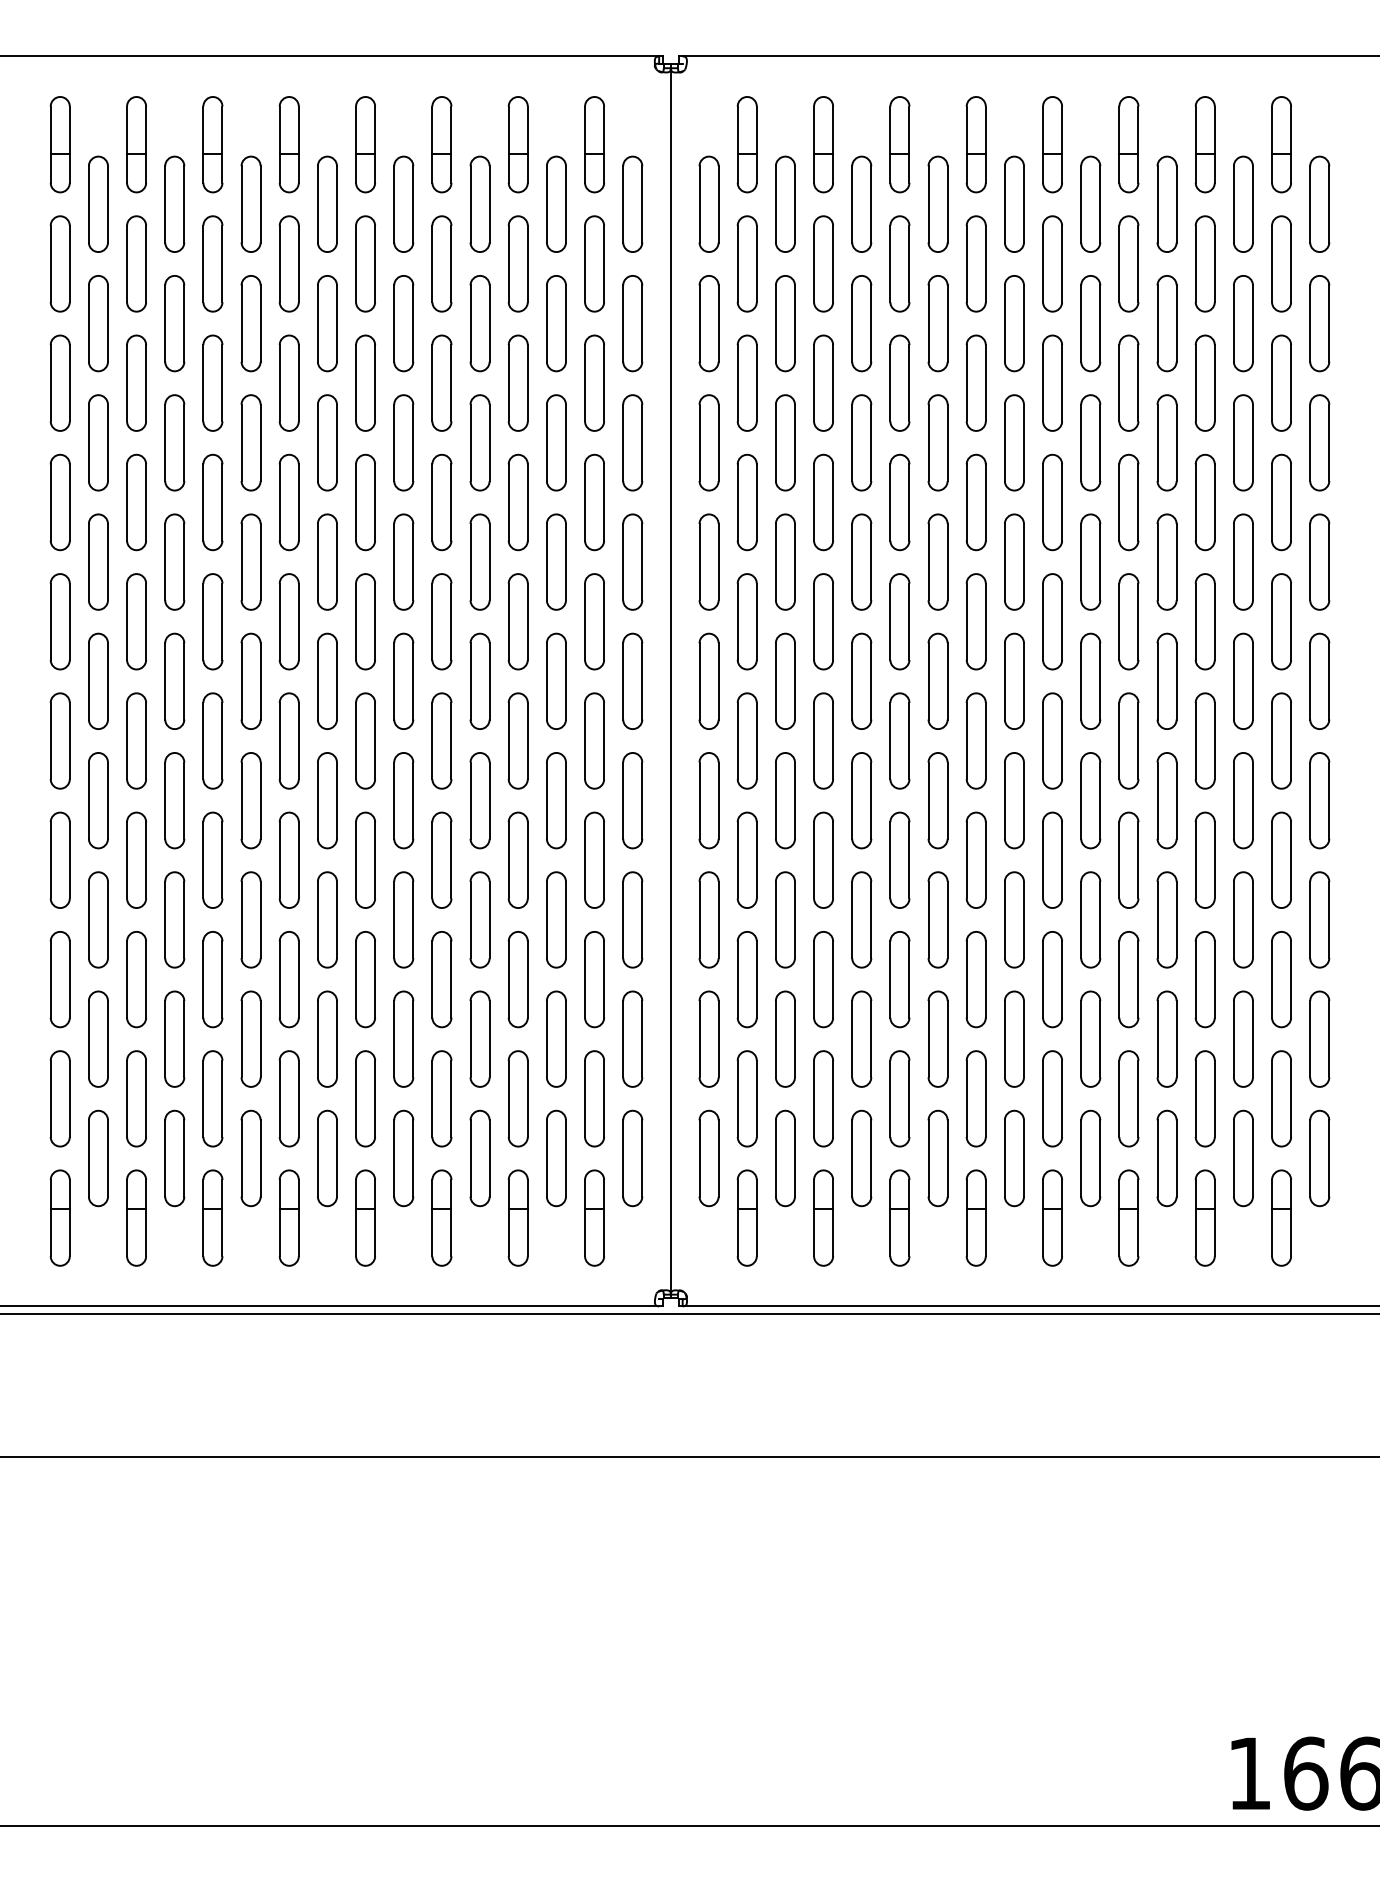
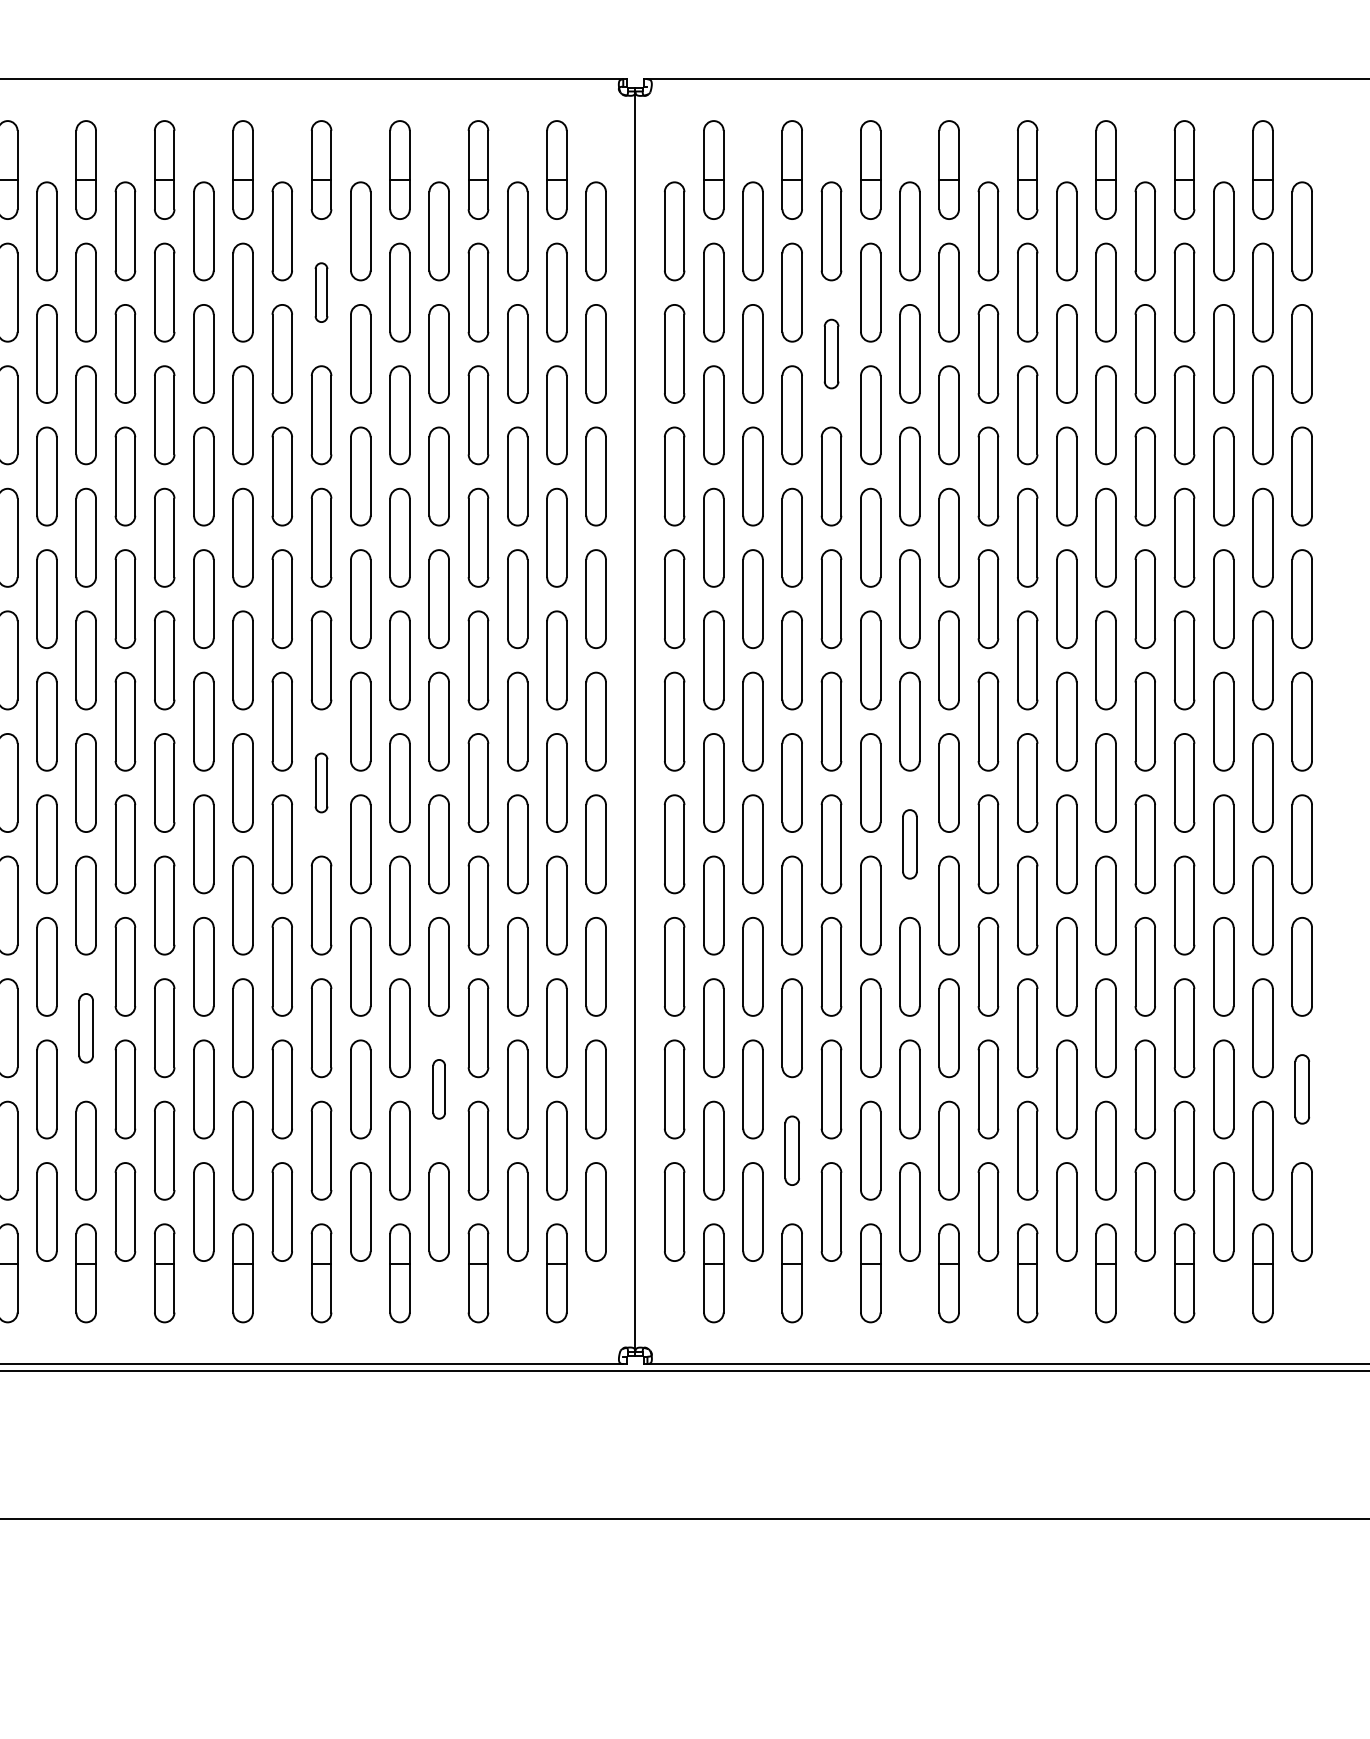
part: (365, 263) -> (321, 292), size x0.6
part: (861, 323) -> (831, 353), size x0.7
part: (365, 740) -> (321, 782), size x0.6
part: (937, 800) -> (909, 844), size x0.7
part: (136, 979) -> (86, 1028), size x0.7
part: (479, 1038) -> (438, 1088), size x0.6
part: (1319, 1038) -> (1301, 1088), size x0.7
part: (823, 1098) -> (792, 1150), size x0.7

